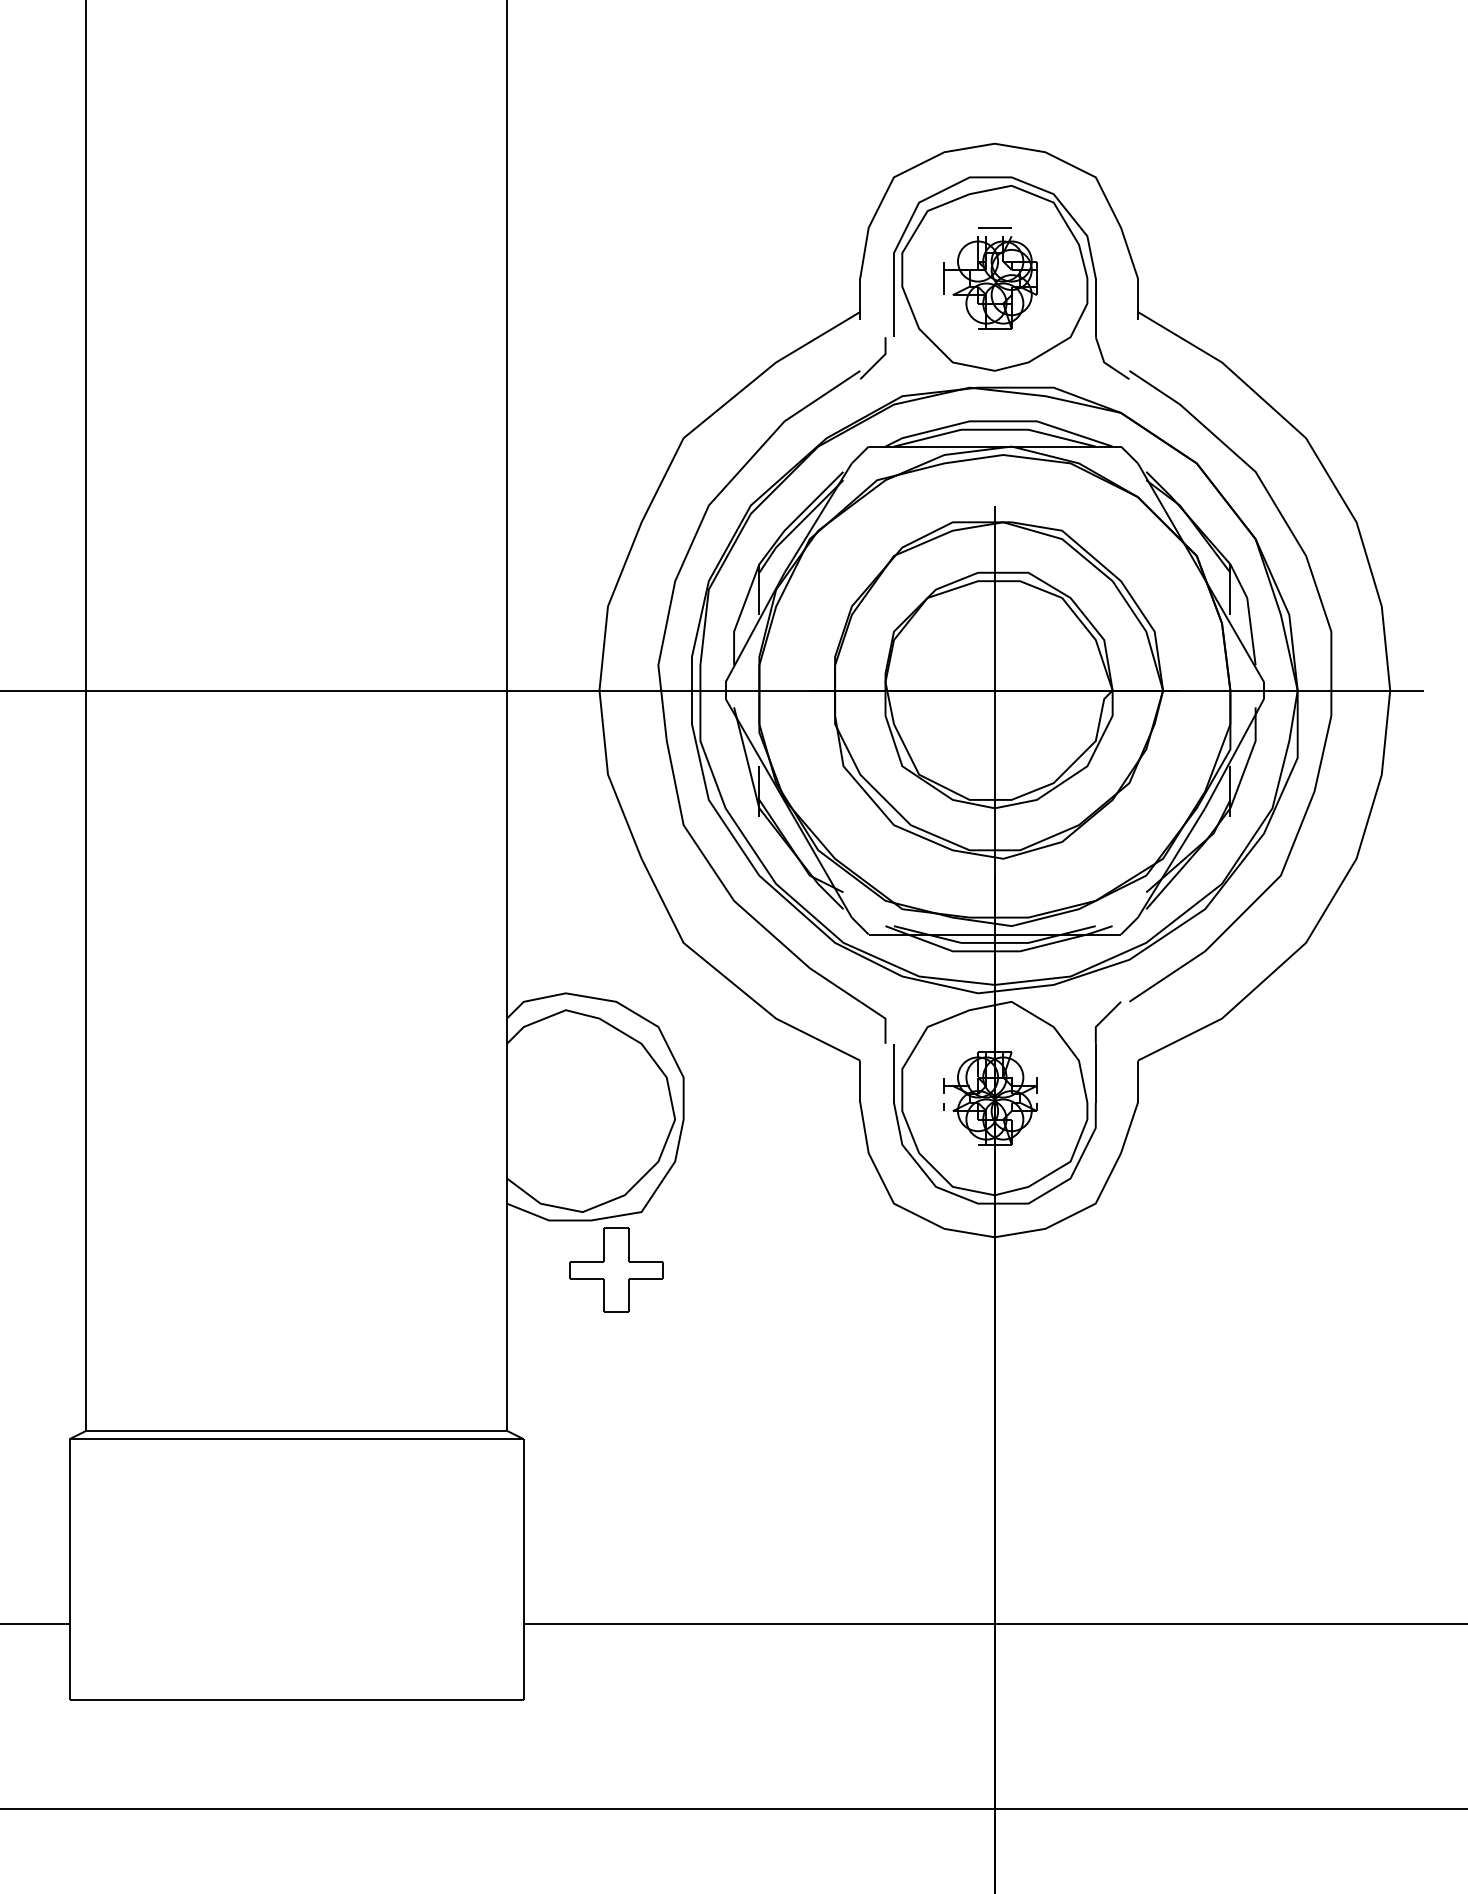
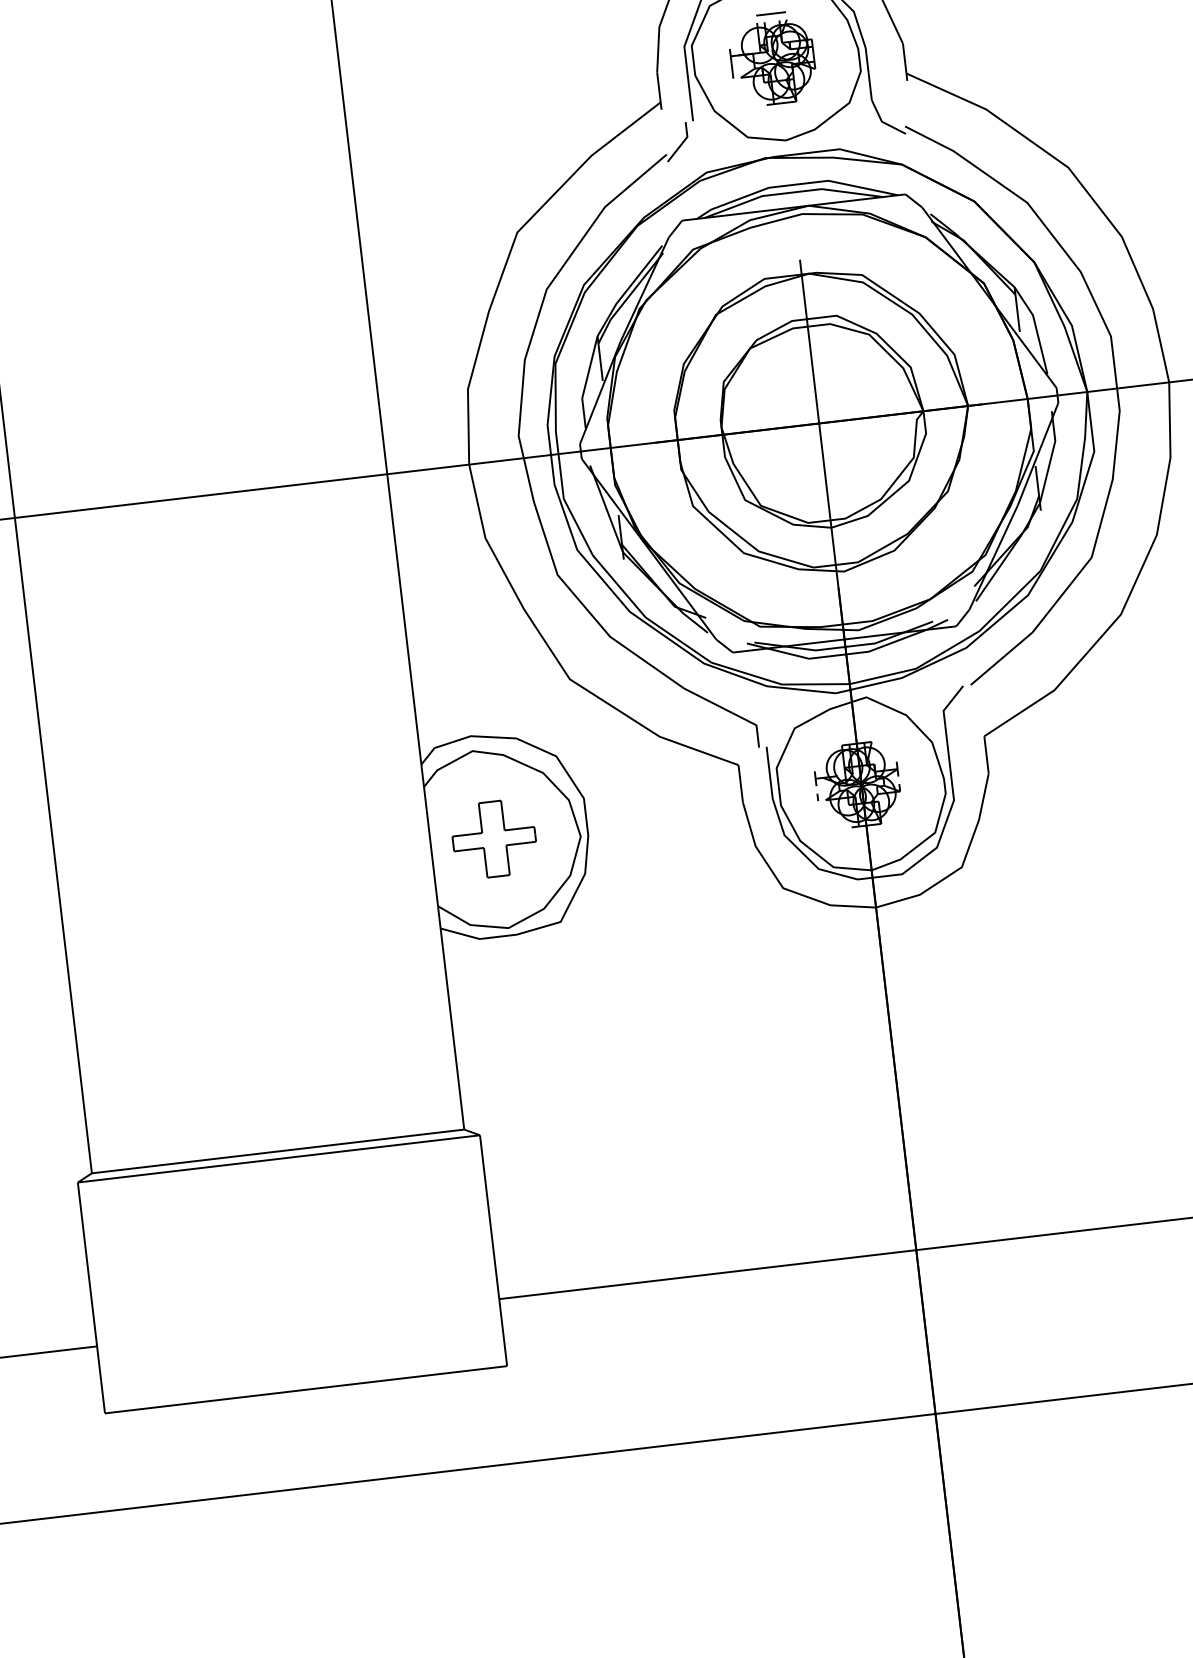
part: (616, 1269) -> (494, 838), moved

